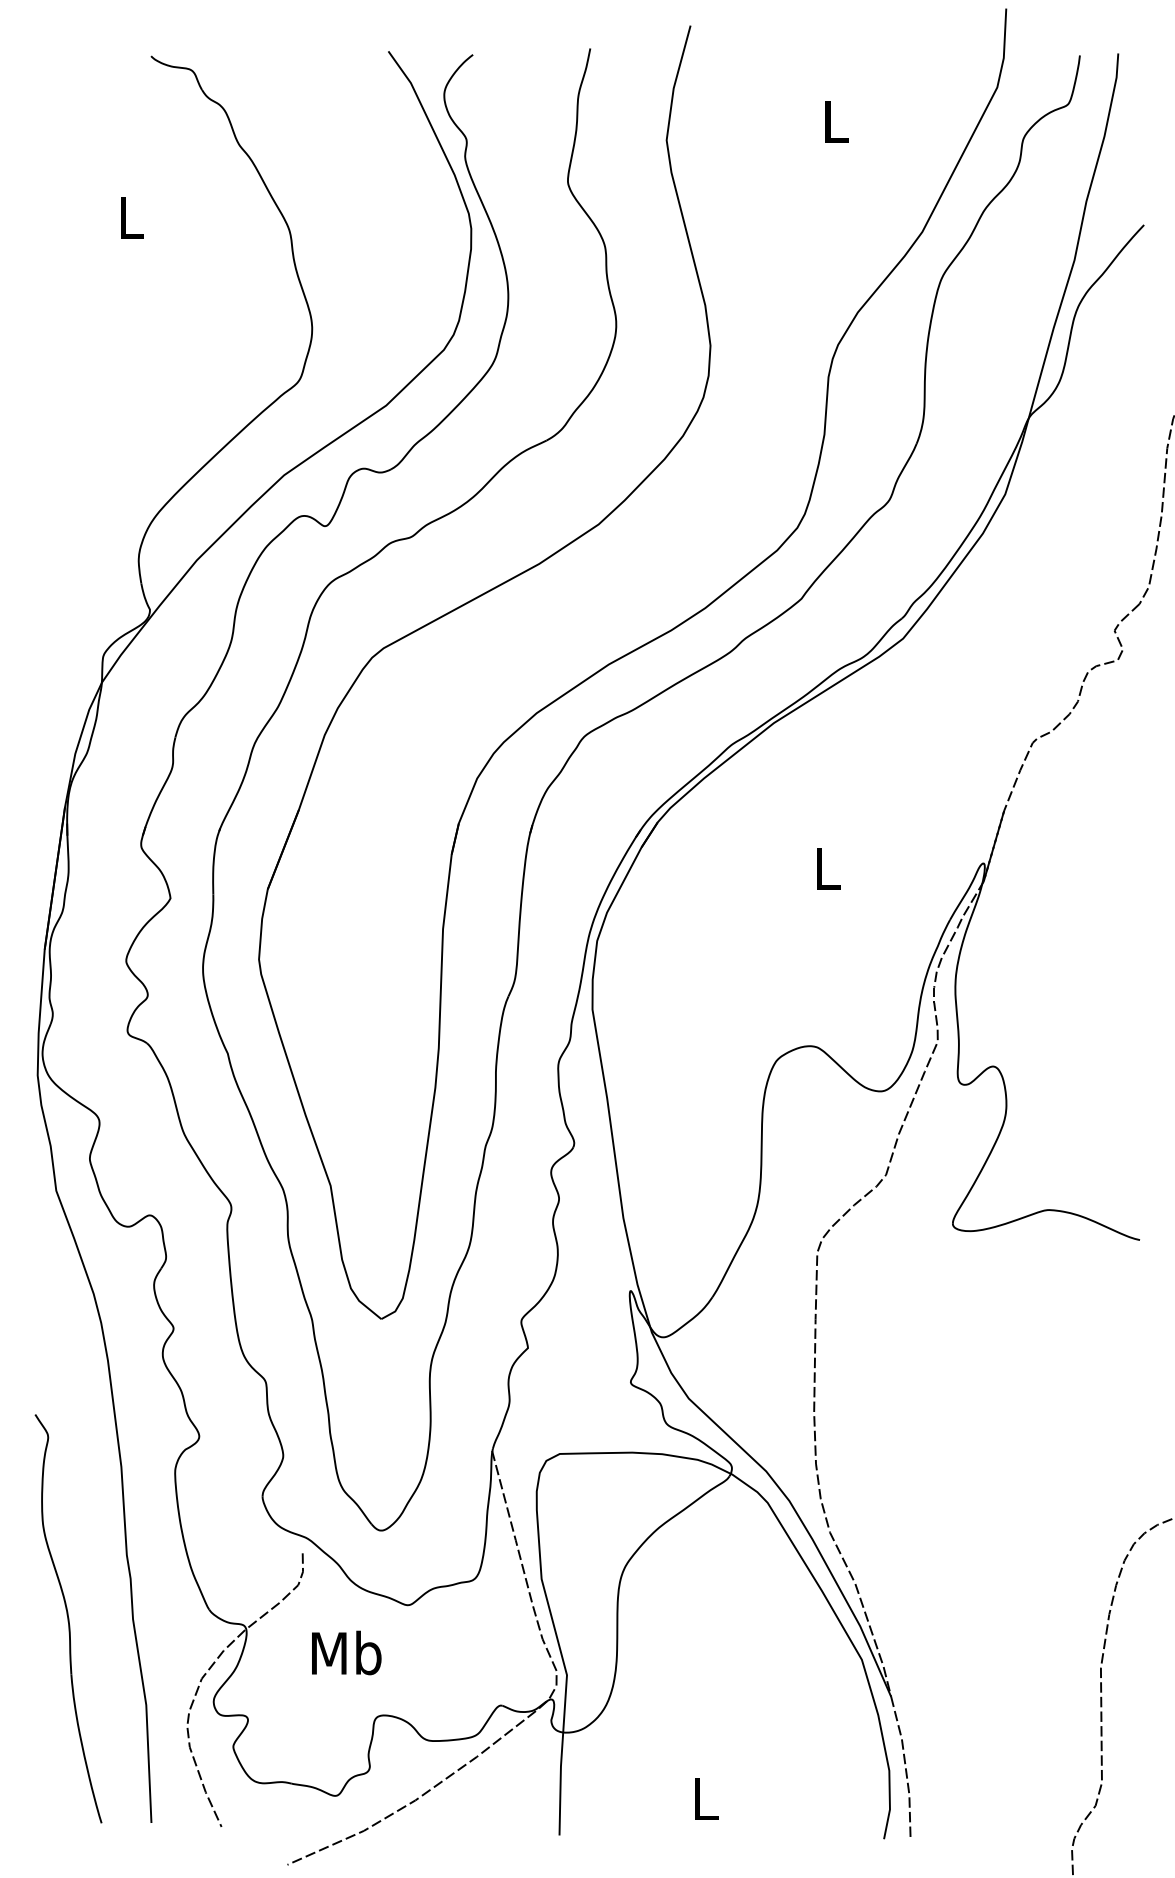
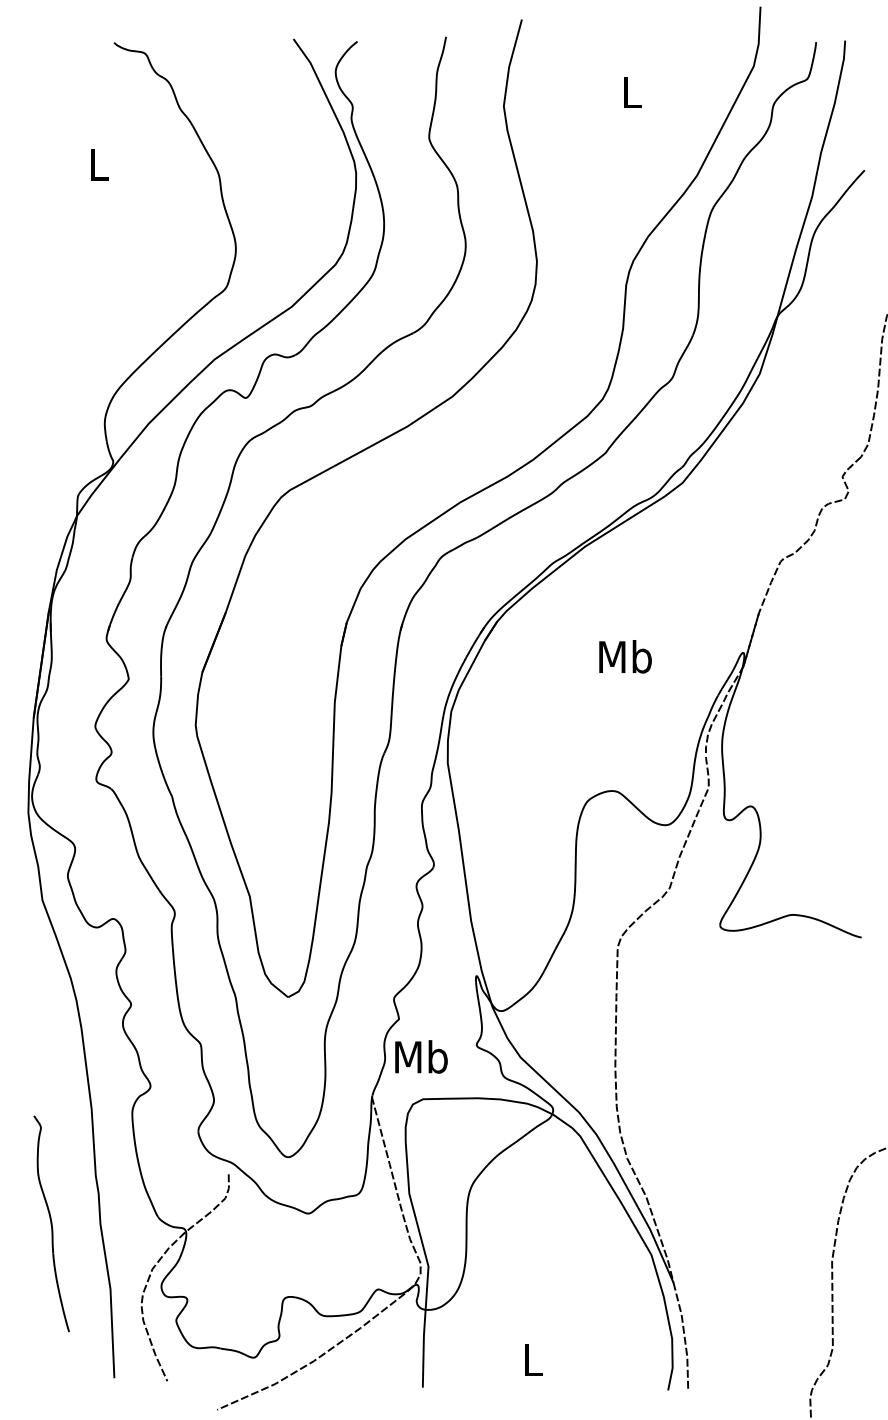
text: (827, 868) -> (625, 656), L -> Mb
part: (68, 1618) -> (51, 1223), size x0.7
text: (346, 1652) -> (421, 1056), moved

